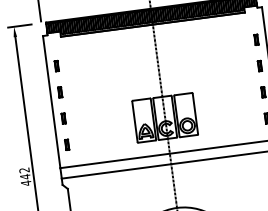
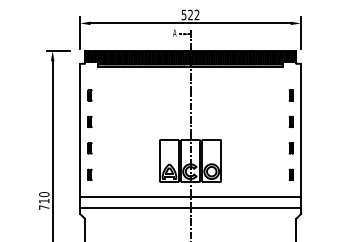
text: (25, 177) -> (44, 201), 442 -> 710

